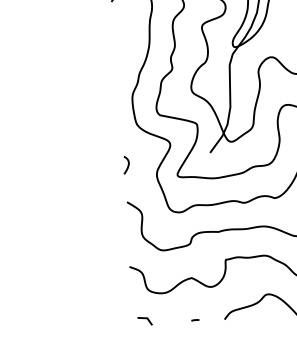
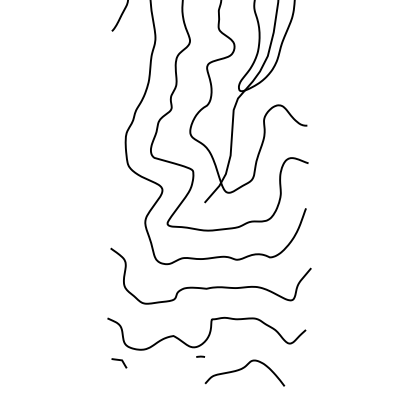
curve: (127, 165) -> (114, 208), removed
line: (145, 319) -> (120, 361), moved
line: (195, 319) -> (200, 356), moved

